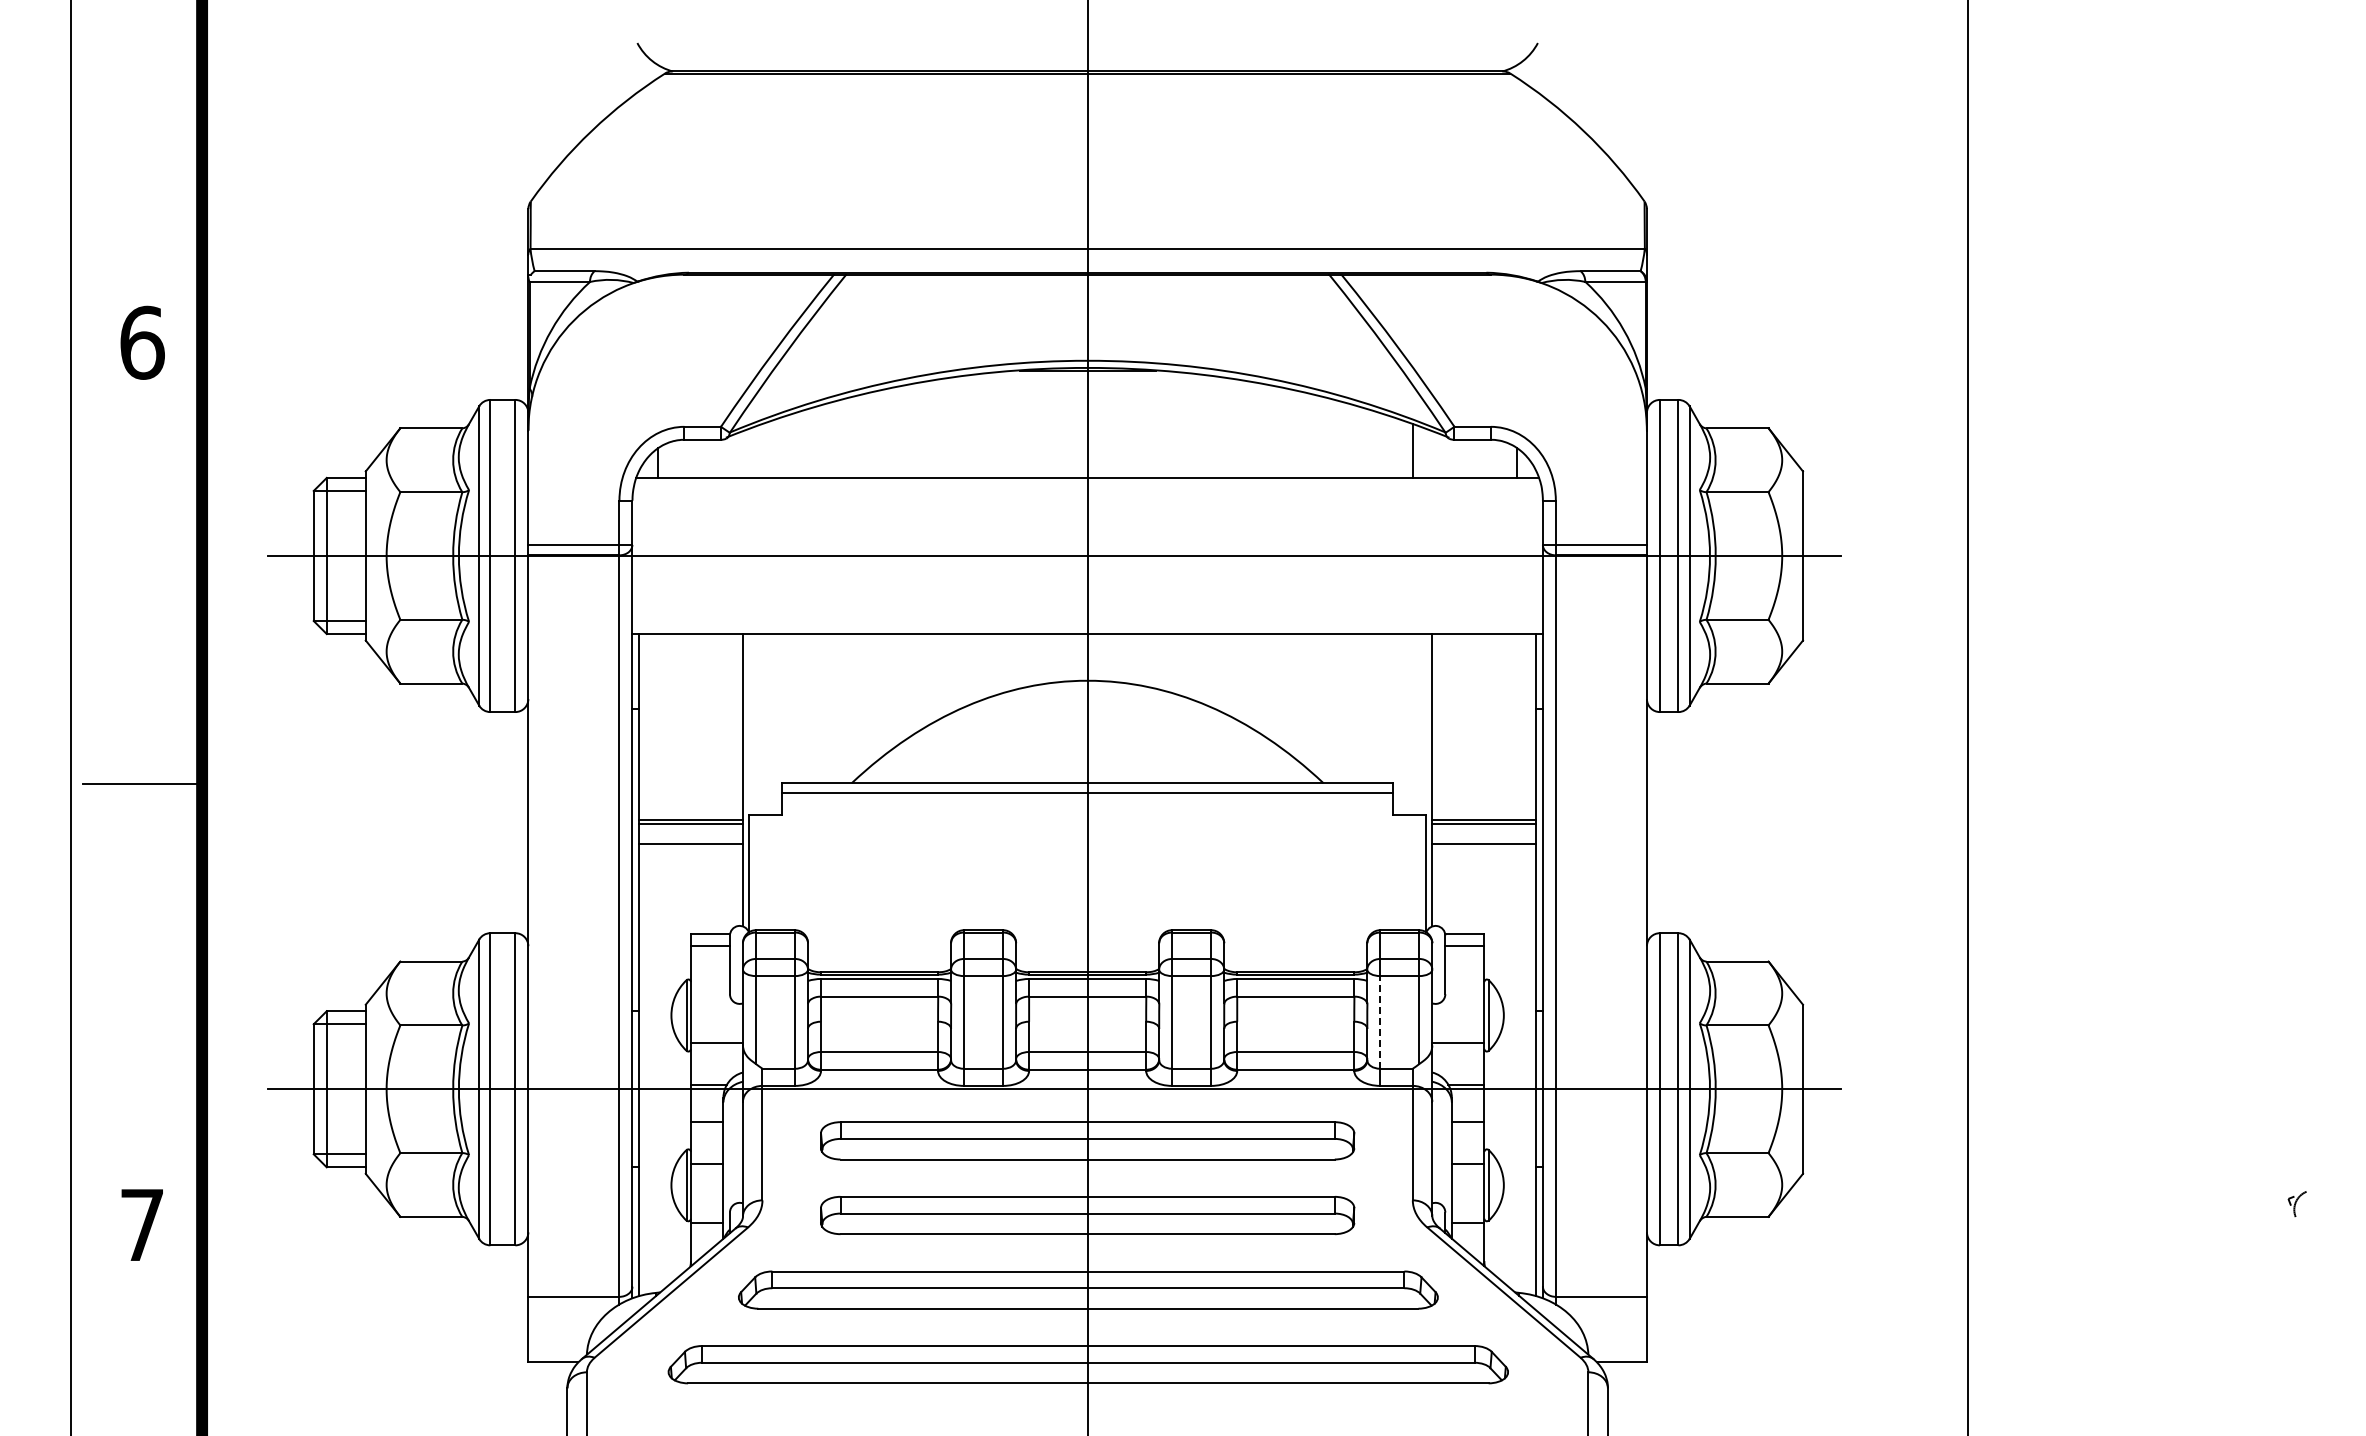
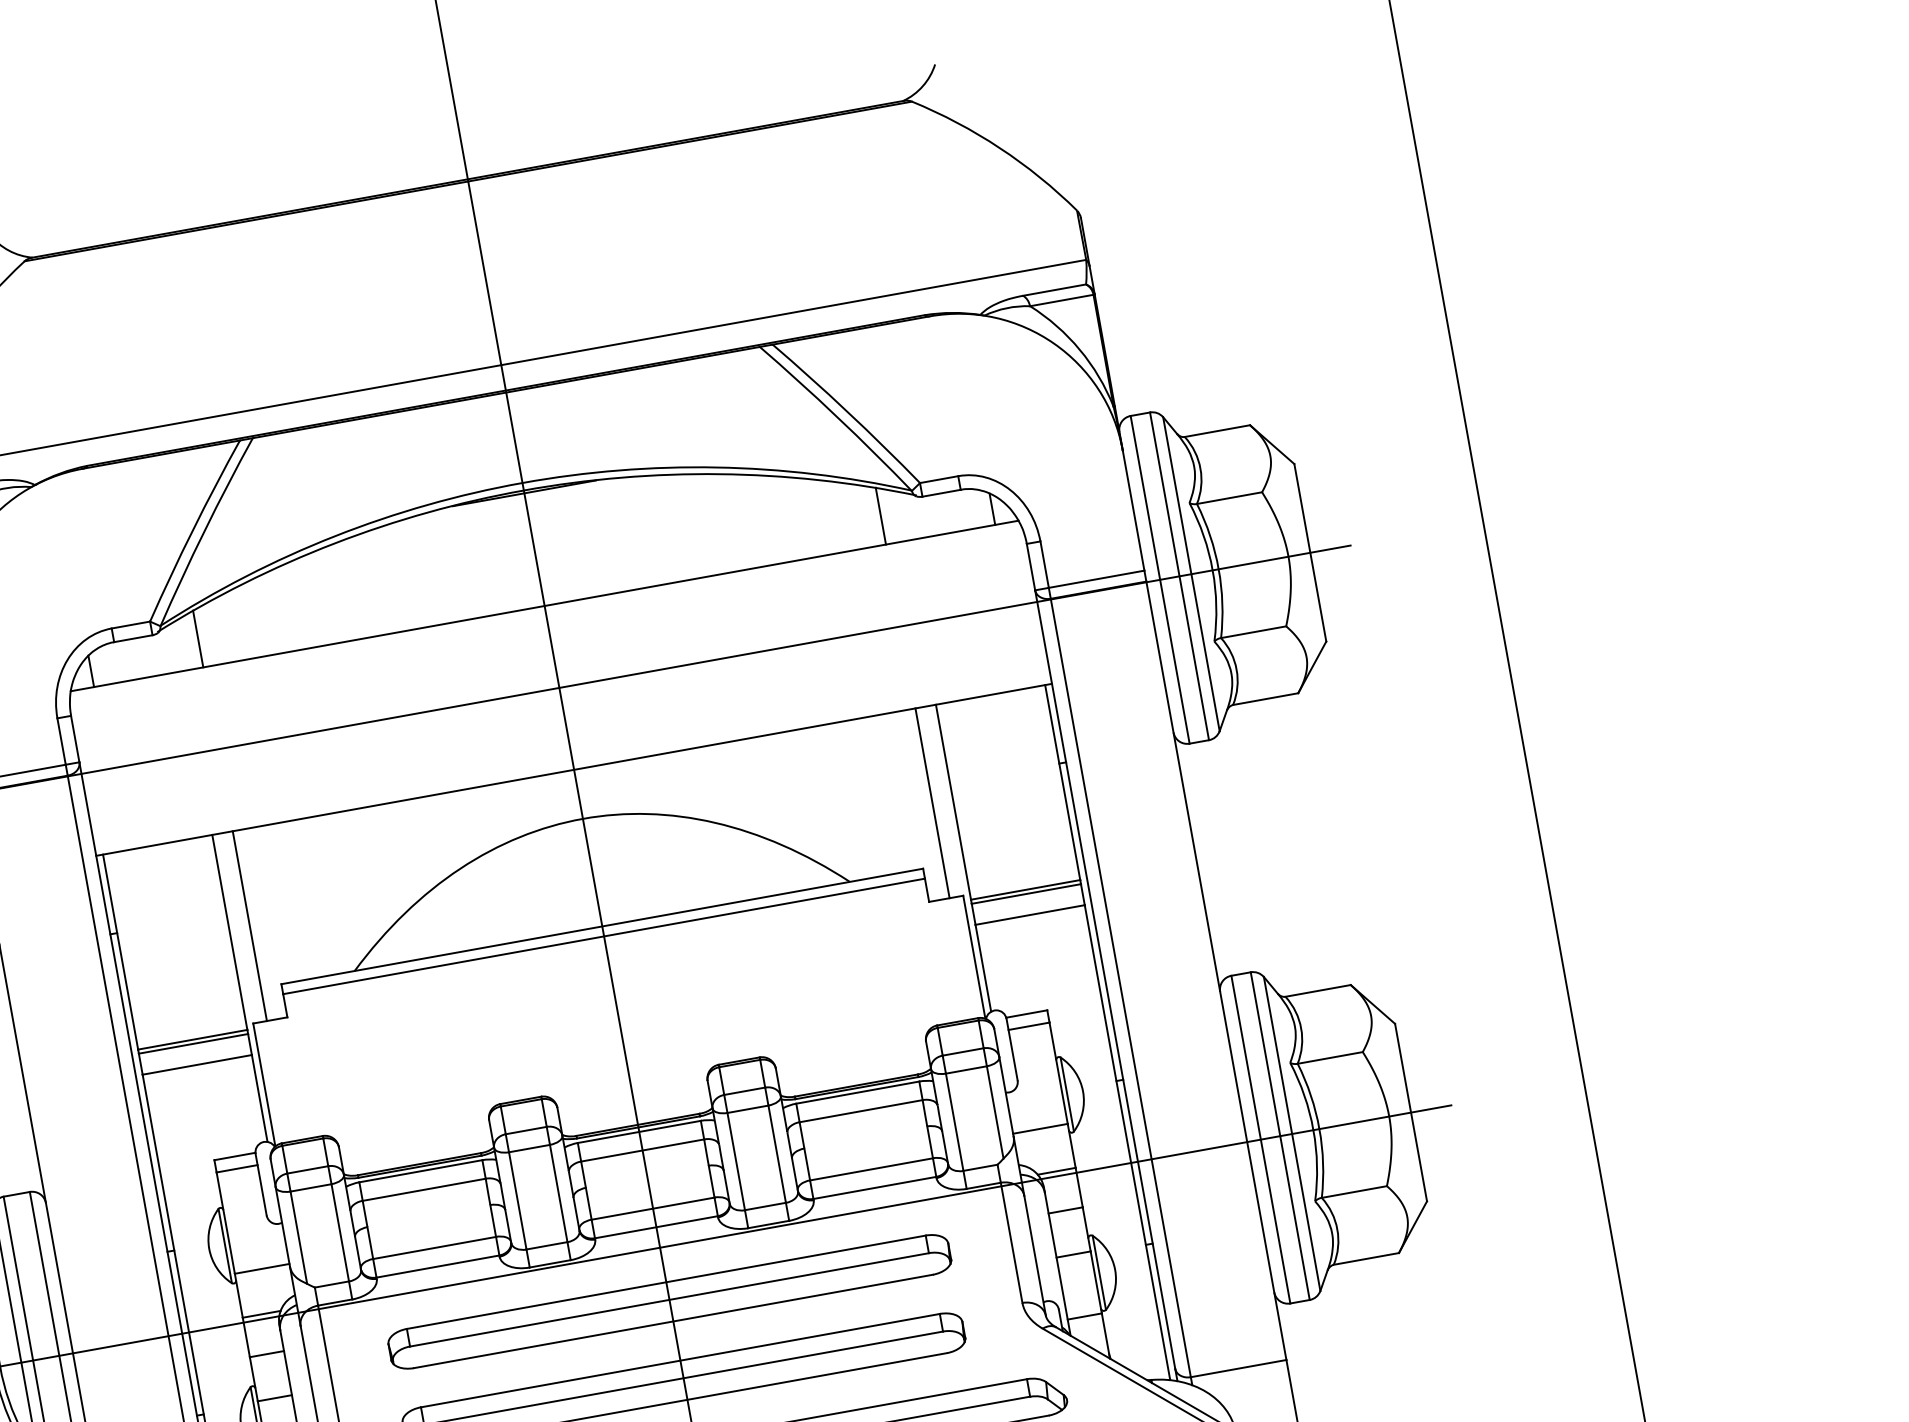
line: (762, 450) -> (198, 638), added
line: (762, 724) -> (249, 926), added
line: (1412, 724) -> (932, 803), added
line: (1380, 1021) -> (954, 1121), dashed -> solid

